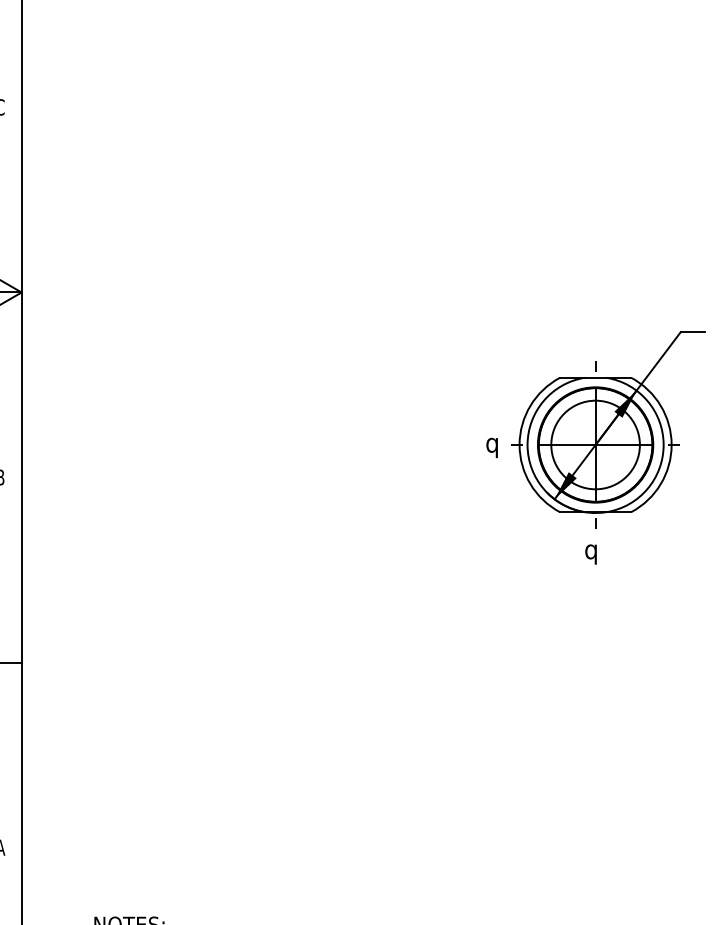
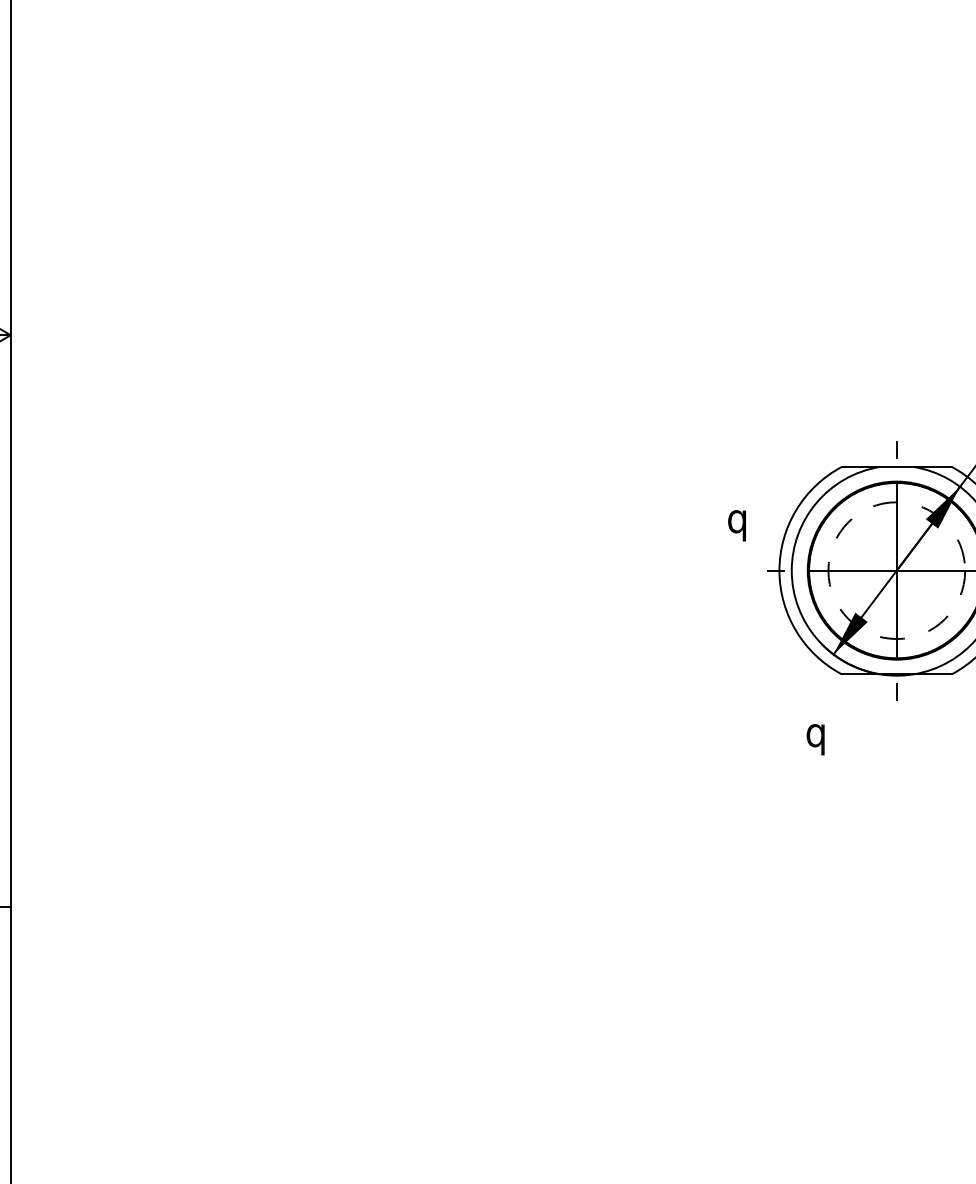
circle: (595, 444) -> (896, 569), solid -> dashed
text: (491, 447) -> (736, 525), moved
text: (590, 554) -> (814, 739), moved

